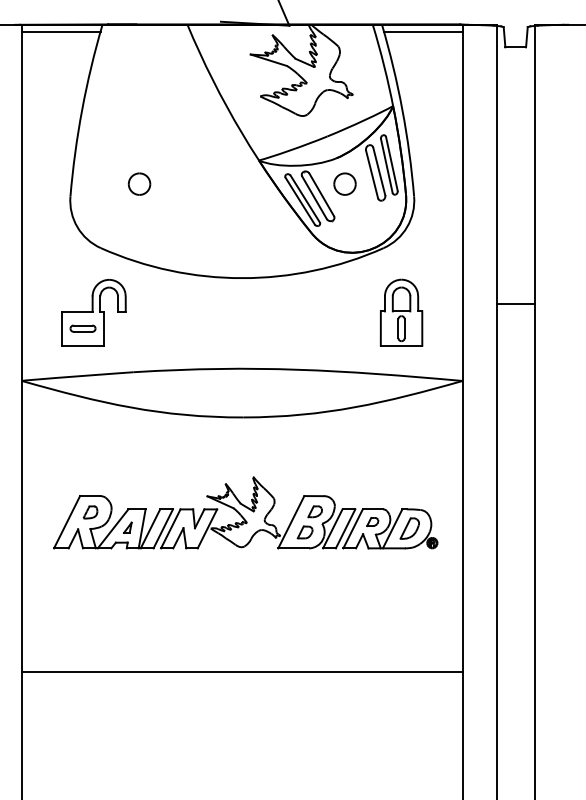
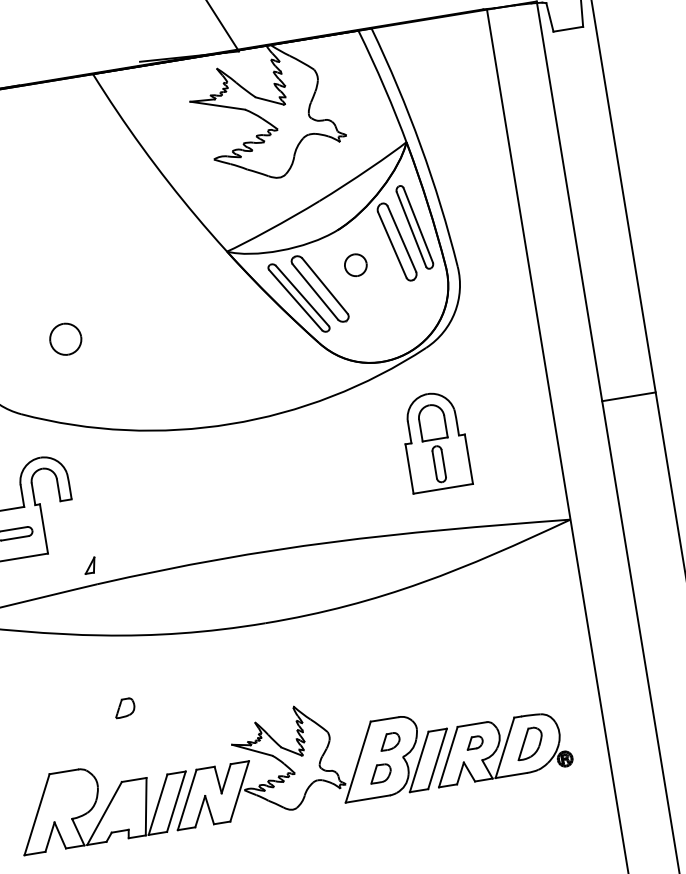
line: (423, 31) -> (432, 28), removed
part: (139, 183) -> (65, 338), moved
part: (344, 183) -> (354, 264), size x0.7
part: (401, 312) -> (435, 441), moved
part: (90, 512) -> (124, 708), moved
part: (127, 527) -> (89, 565), moved

